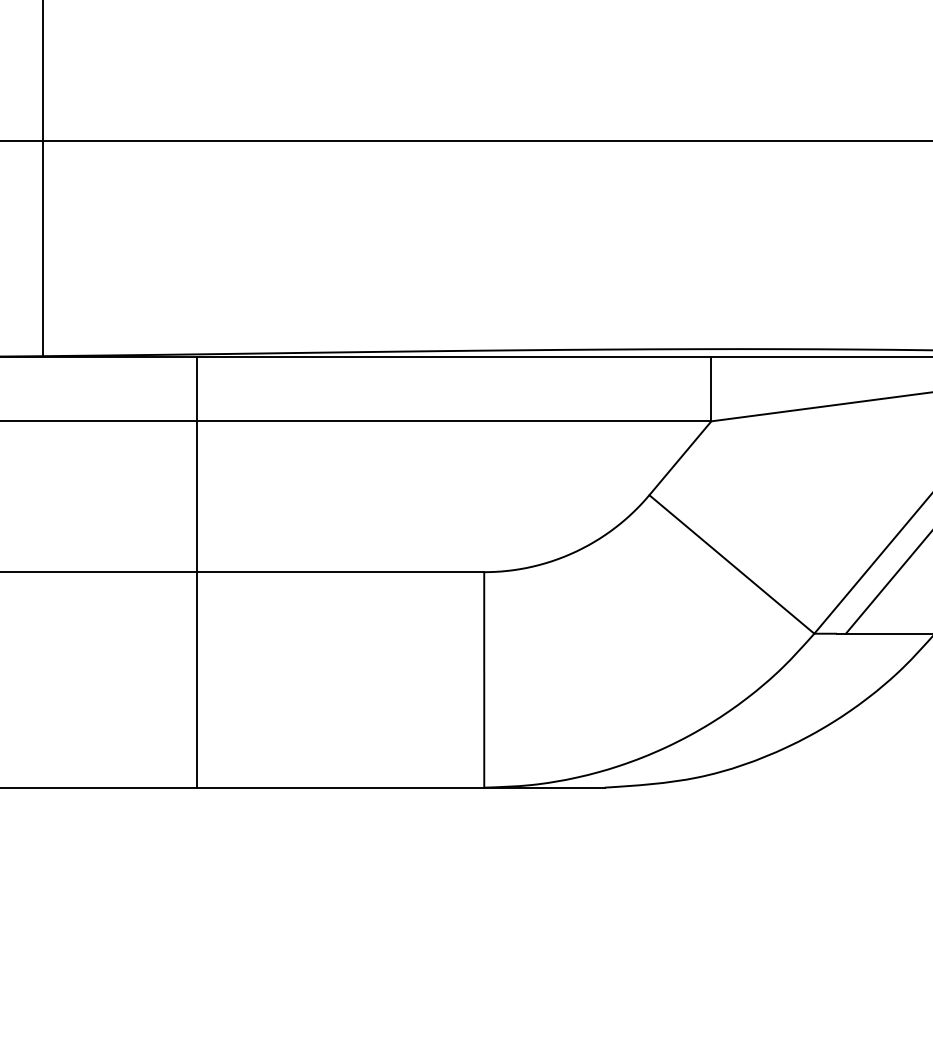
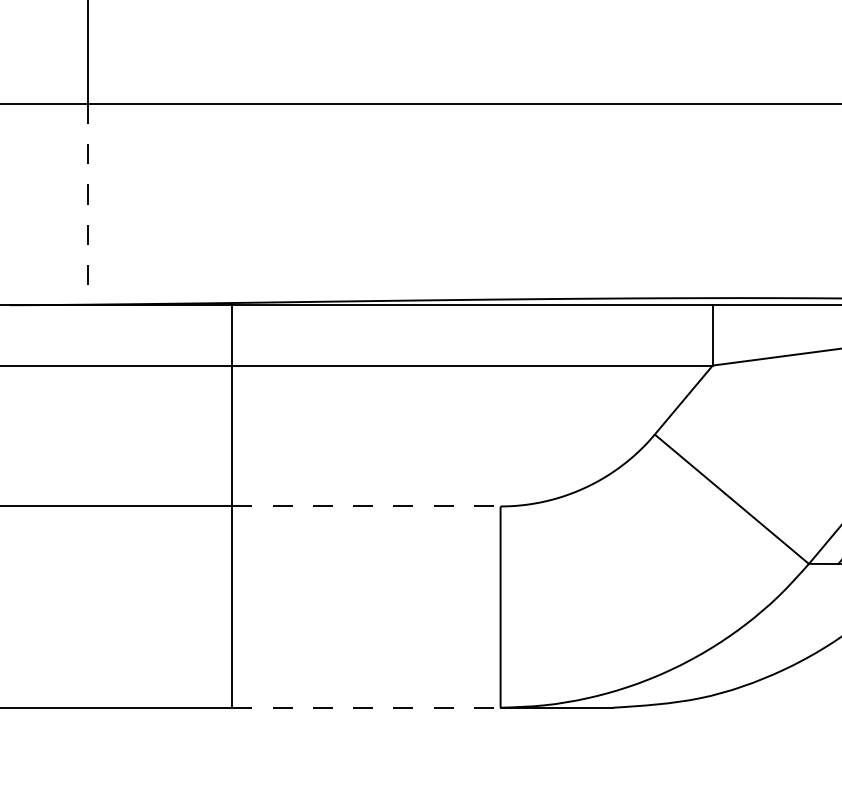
line: (42, 249) -> (87, 205), solid -> dashed
line: (340, 572) -> (366, 506), solid -> dashed
line: (340, 787) -> (366, 707), solid -> dashed

